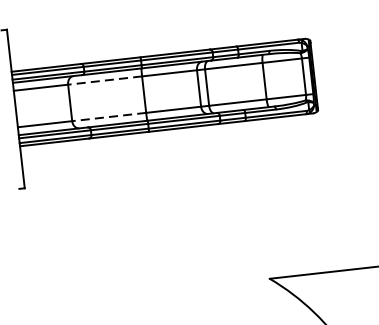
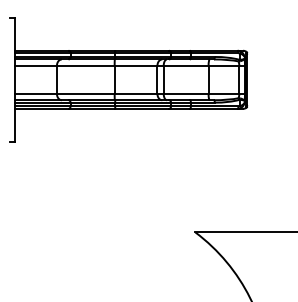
line: (104, 80) -> (85, 65), dashed -> solid
line: (108, 117) -> (85, 94), dashed -> solid

